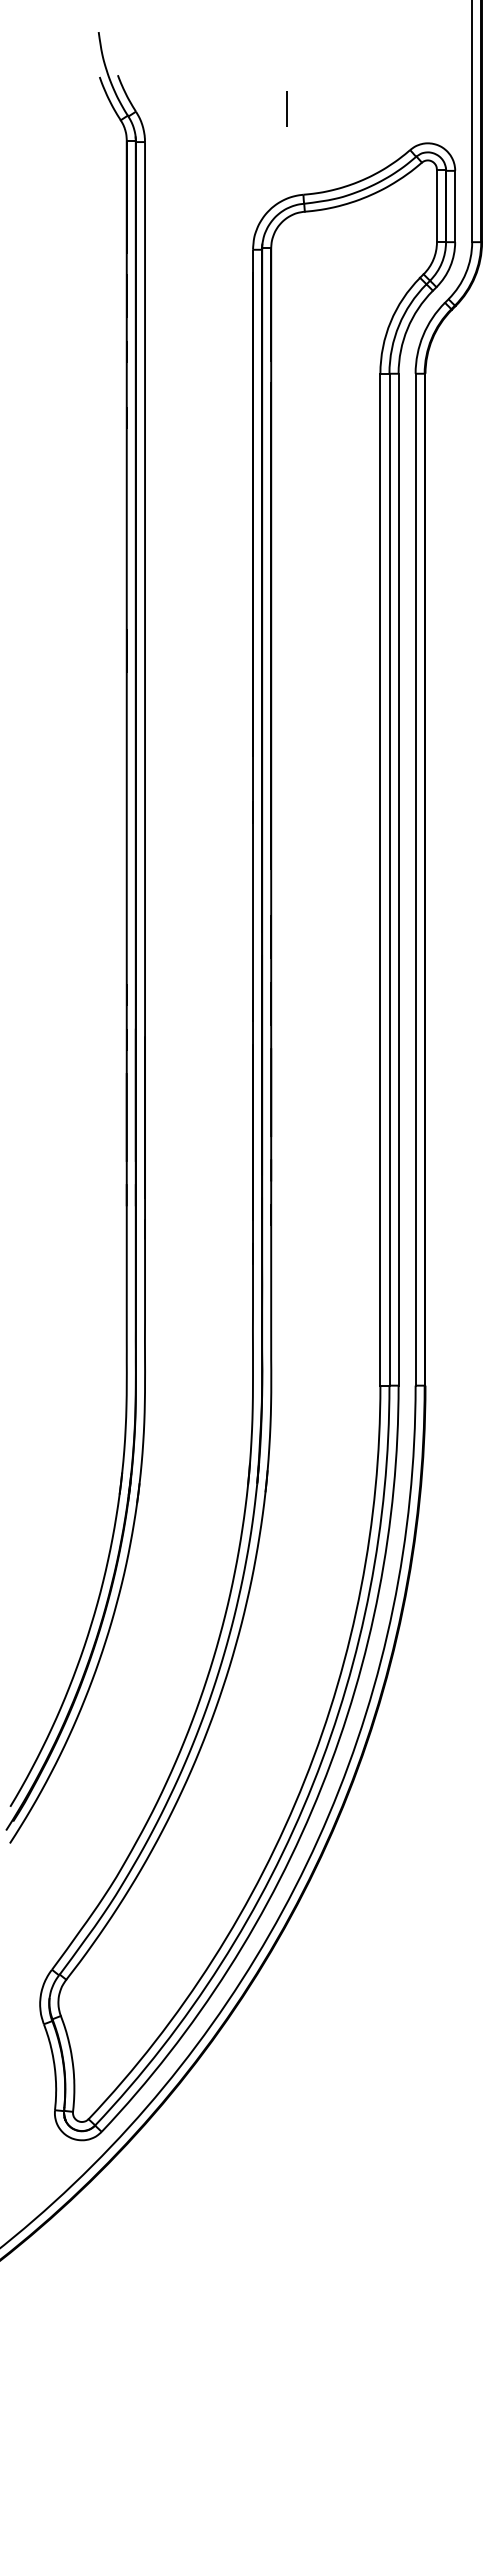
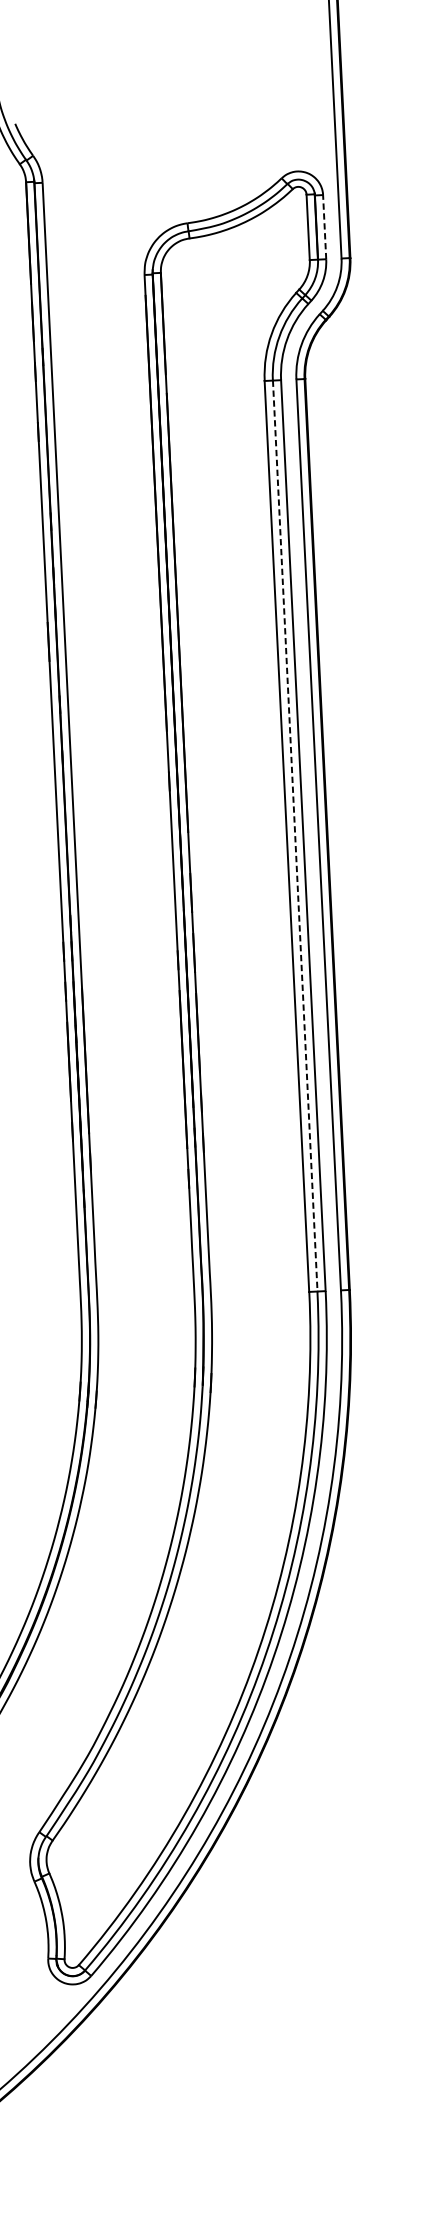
line: (286, 108) -> (168, 146), removed
line: (455, 206) -> (324, 227), solid -> dashed
line: (389, 879) -> (295, 835), solid -> dashed

